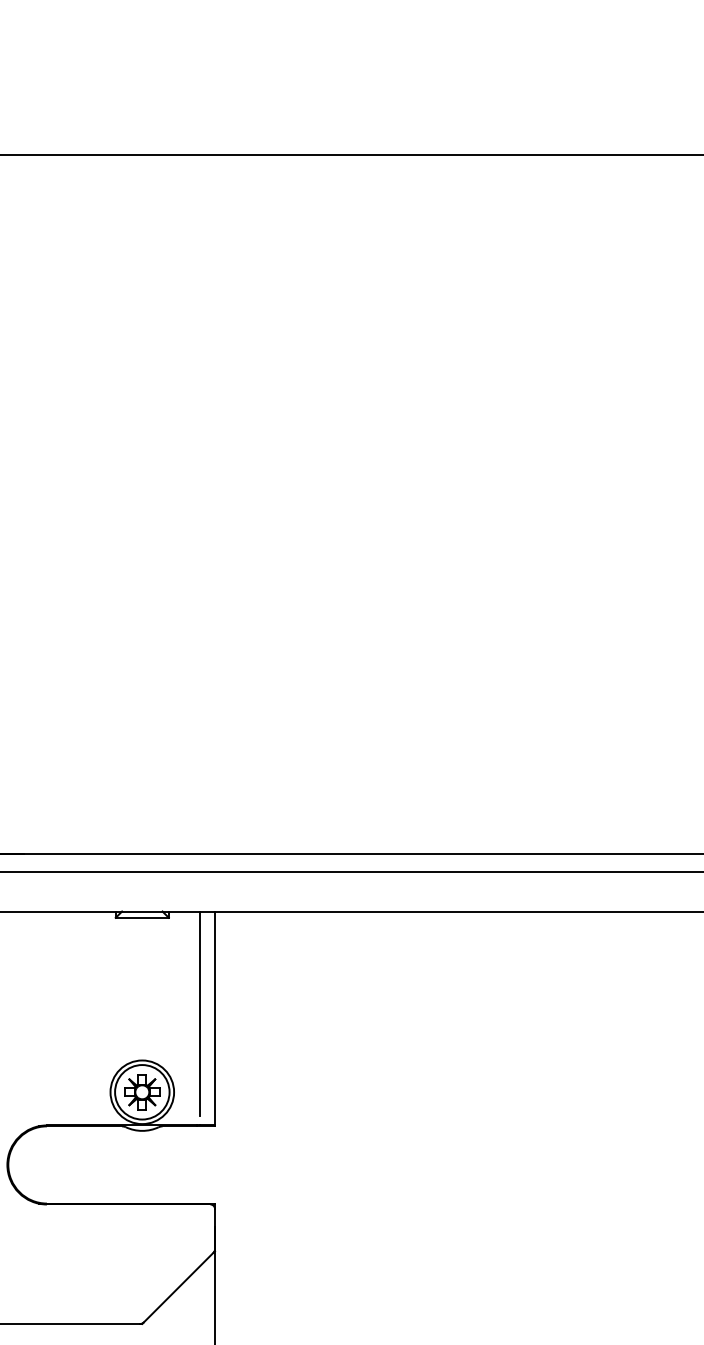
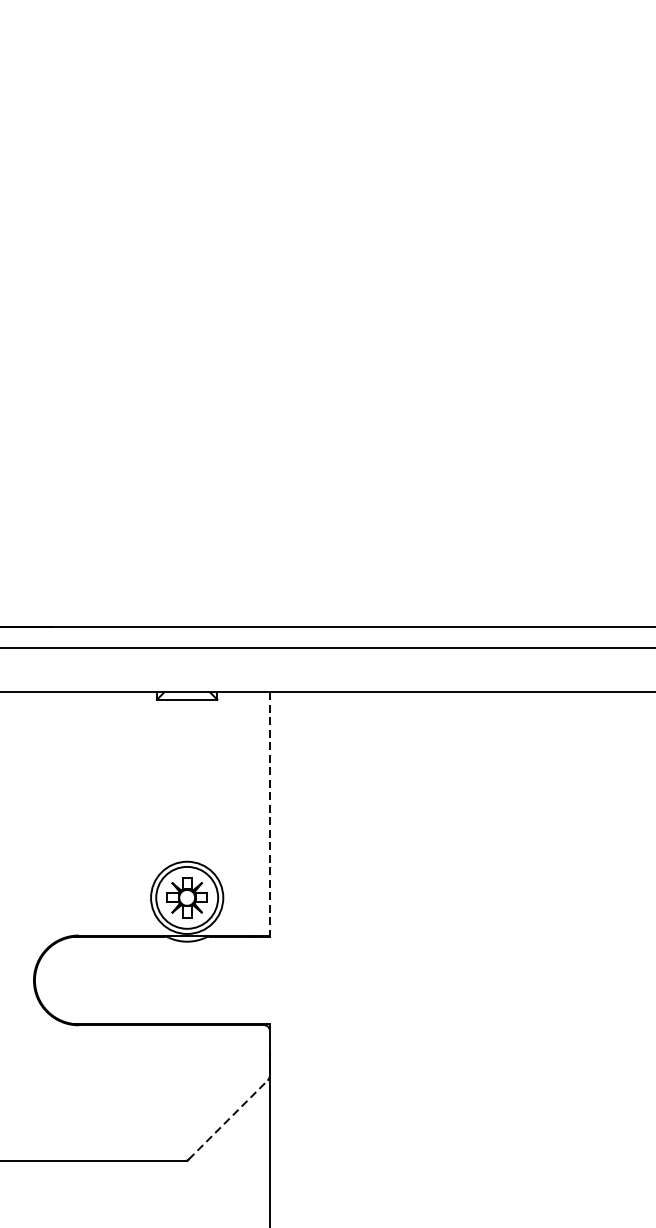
line: (199, 1013) -> (252, 808), removed
line: (215, 1018) -> (270, 814), solid -> dashed
line: (178, 1287) -> (228, 1119), solid -> dashed

